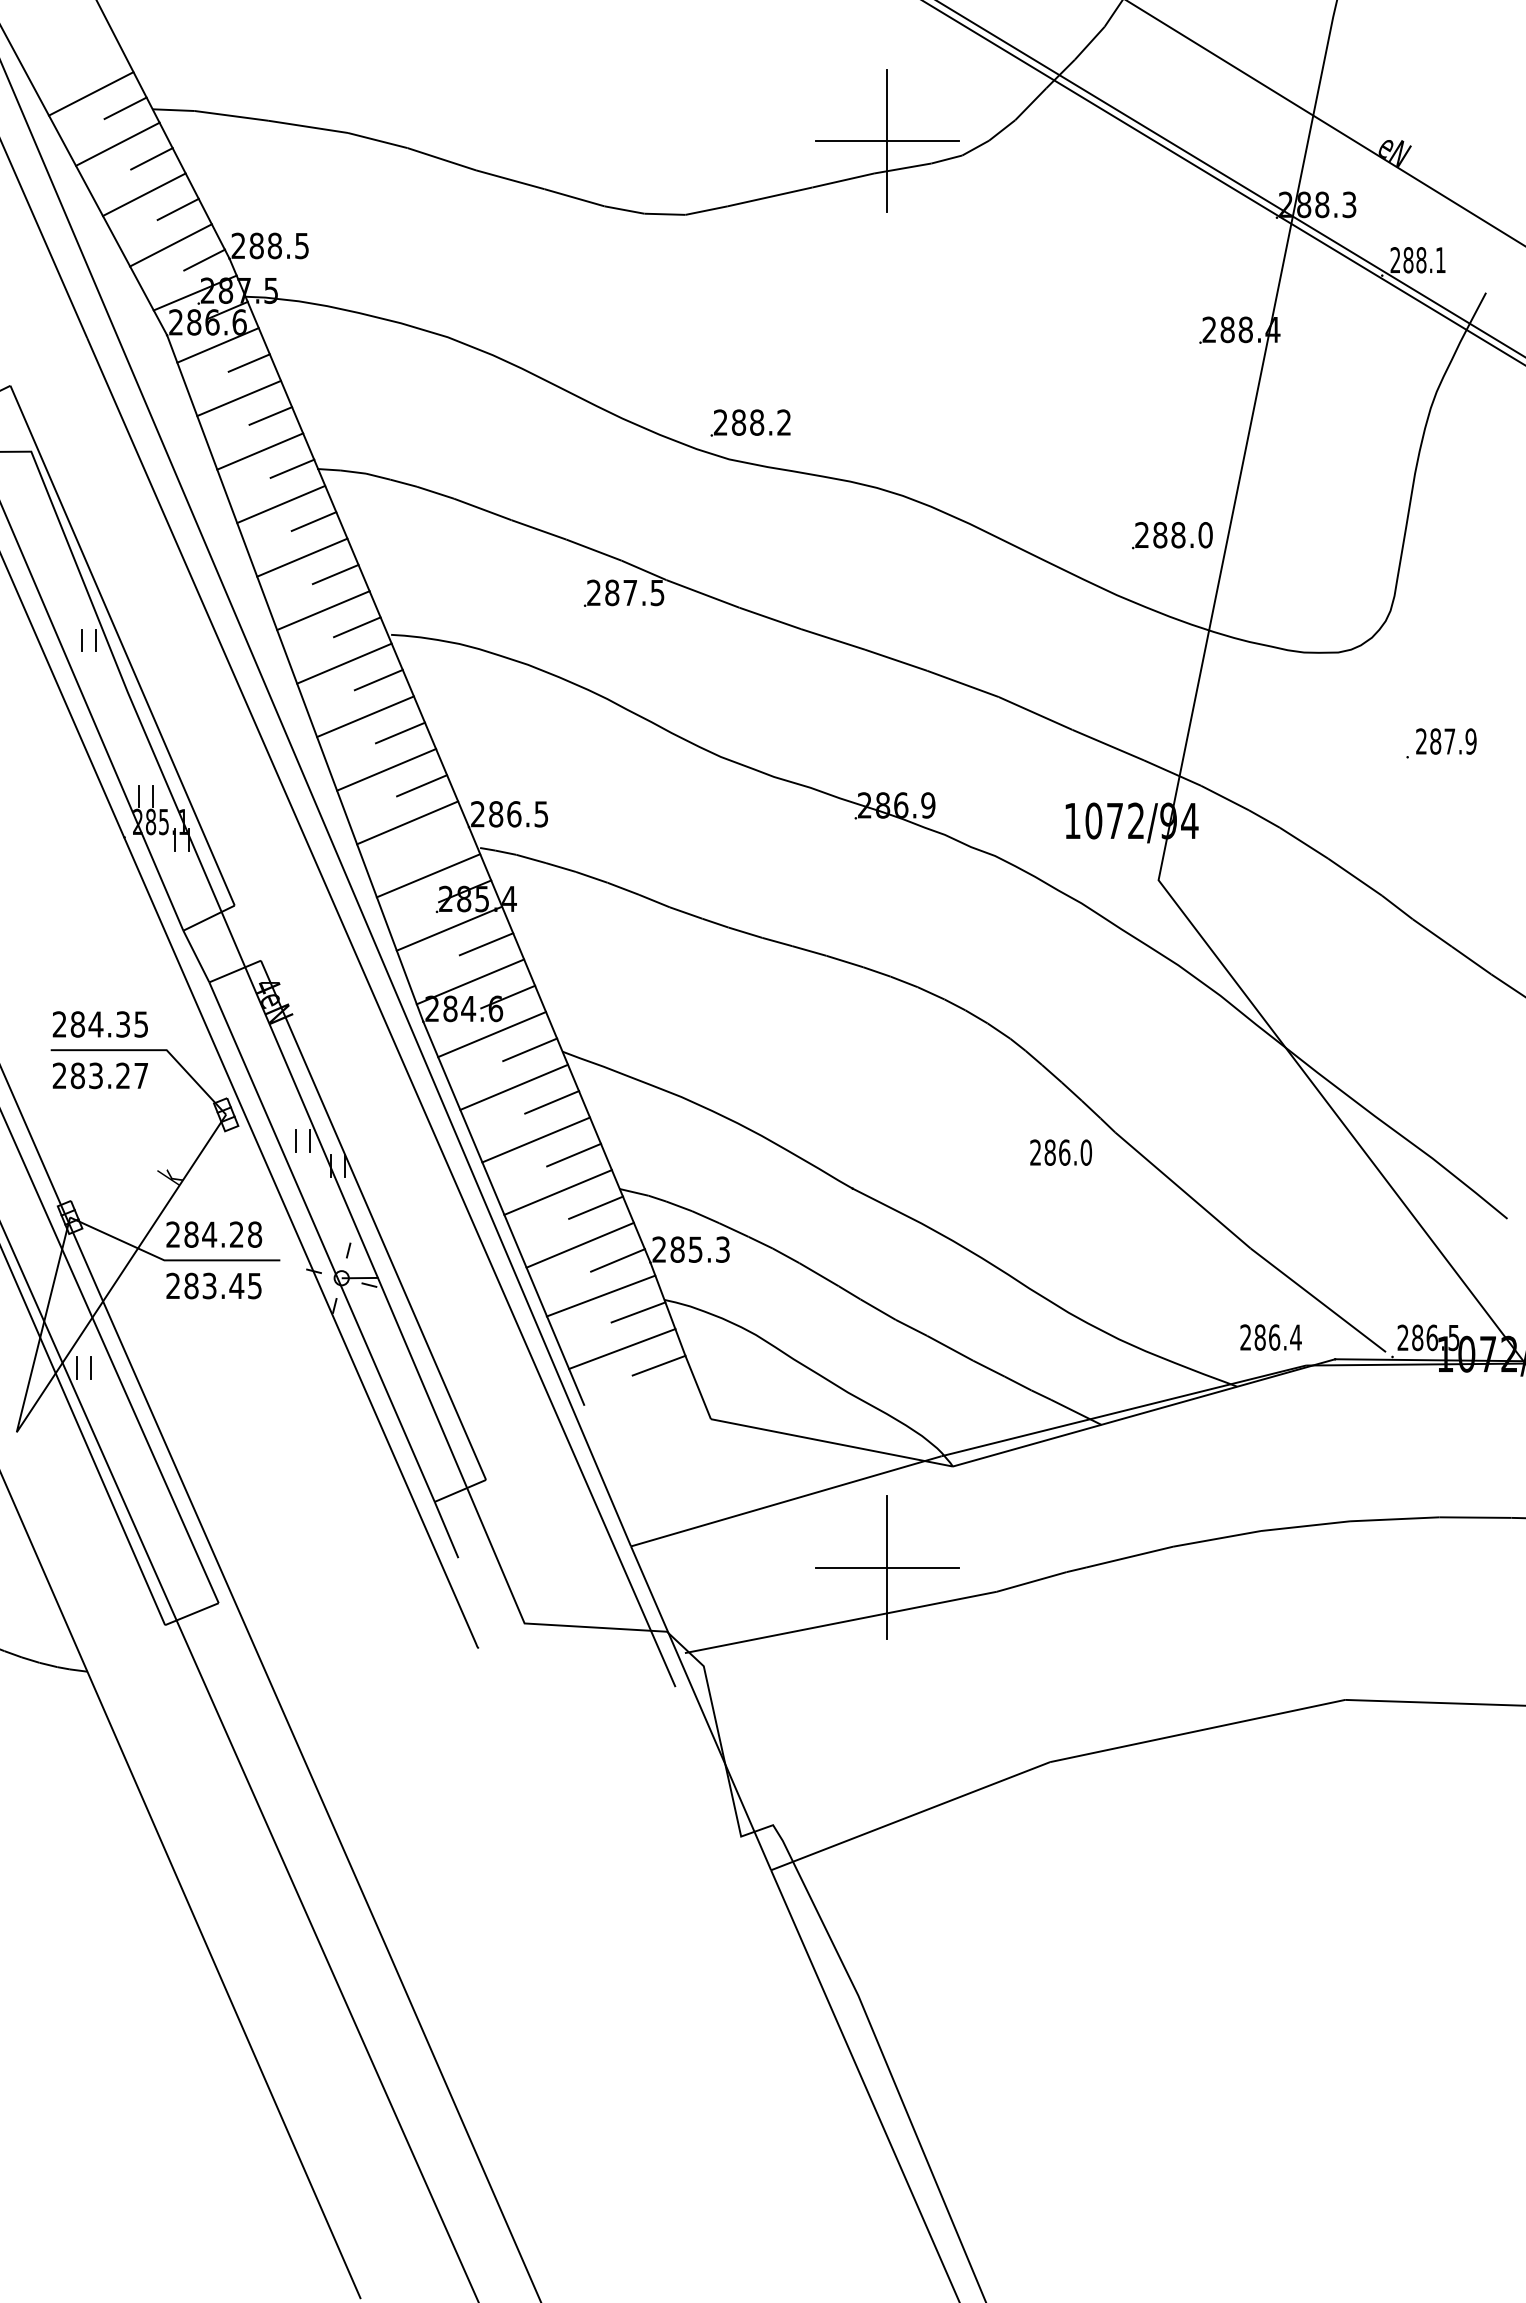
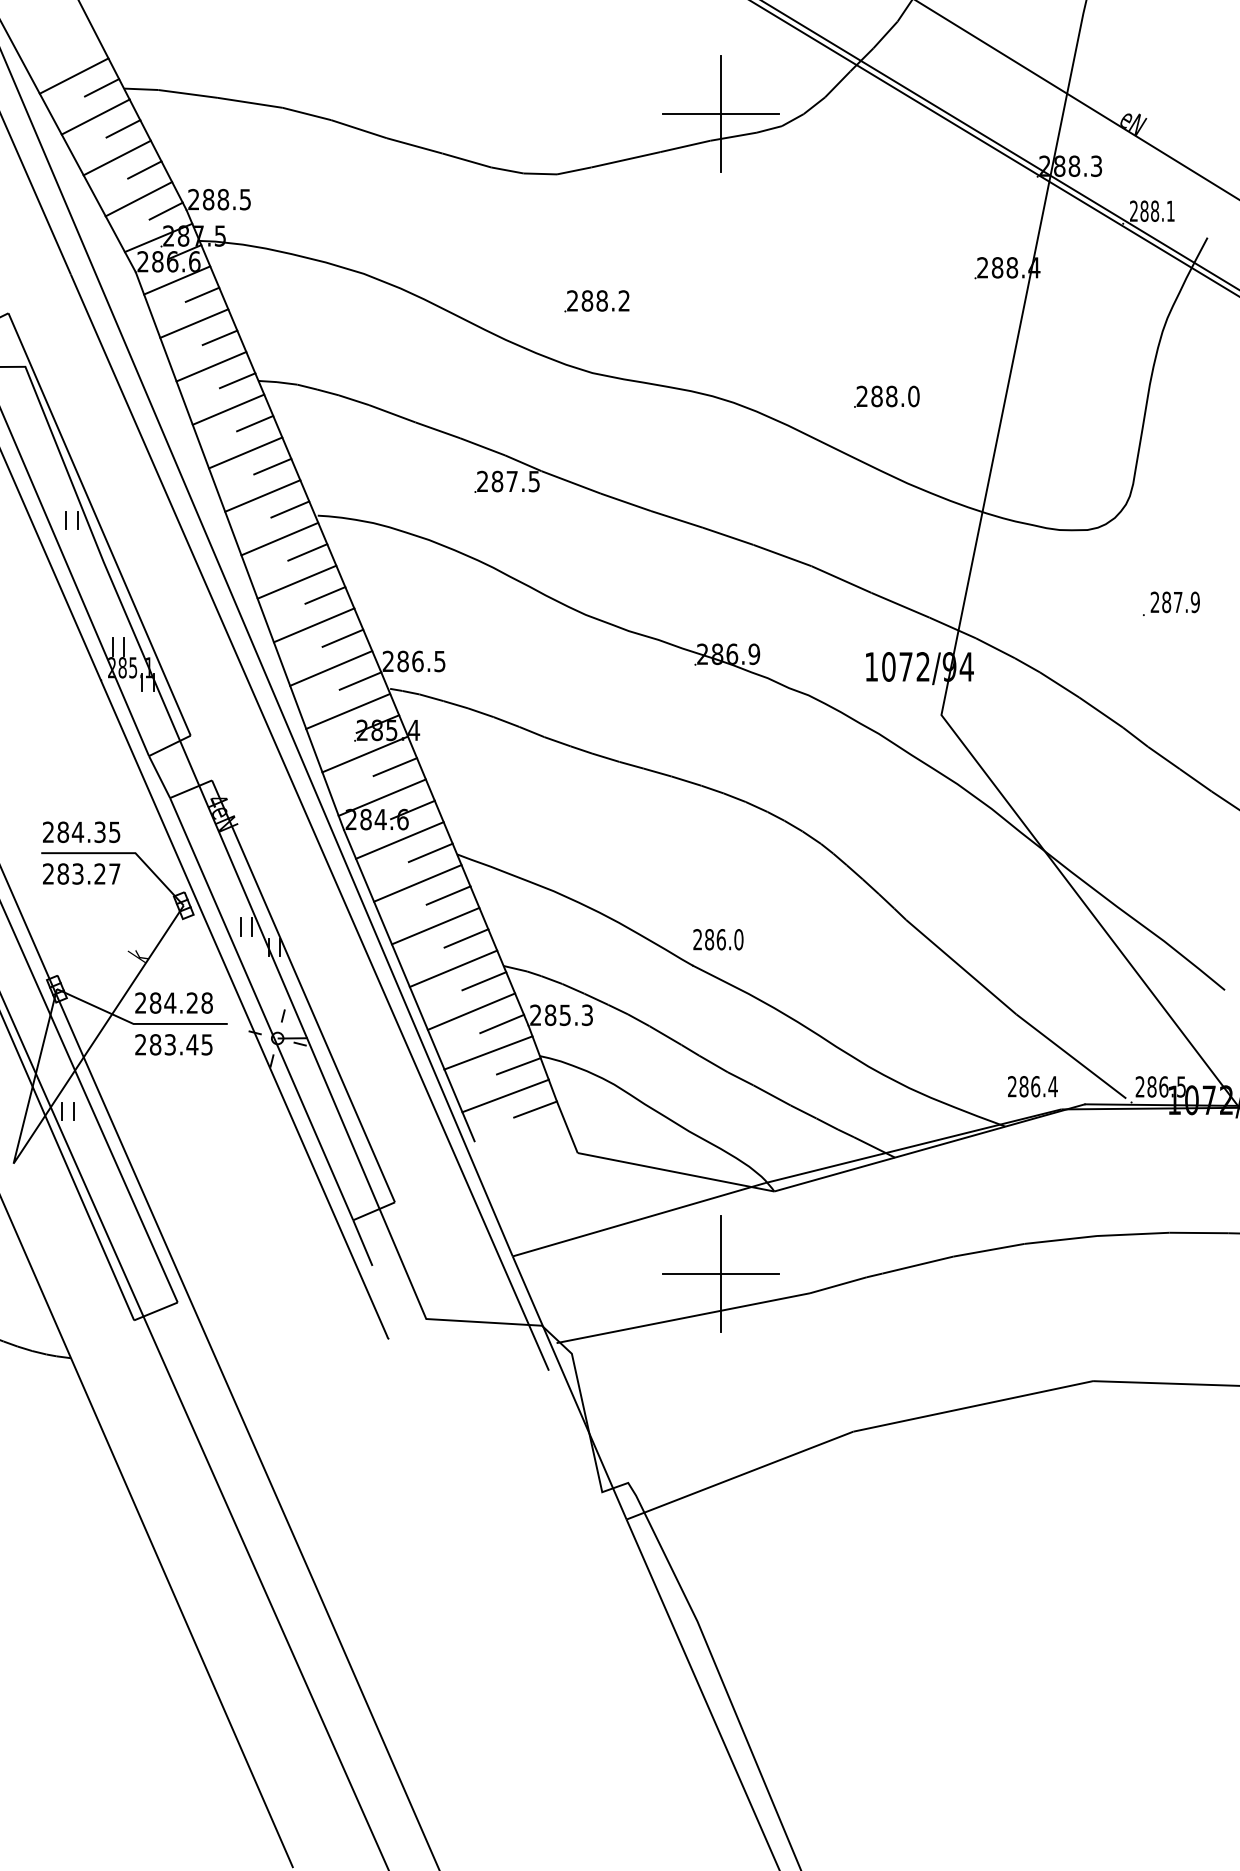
text: (750, 422) -> (596, 300), moved
text: (1172, 535) -> (886, 396), moved
line: (443, 838) -> (360, 681), added
text: (1060, 1152) -> (717, 939), moved

